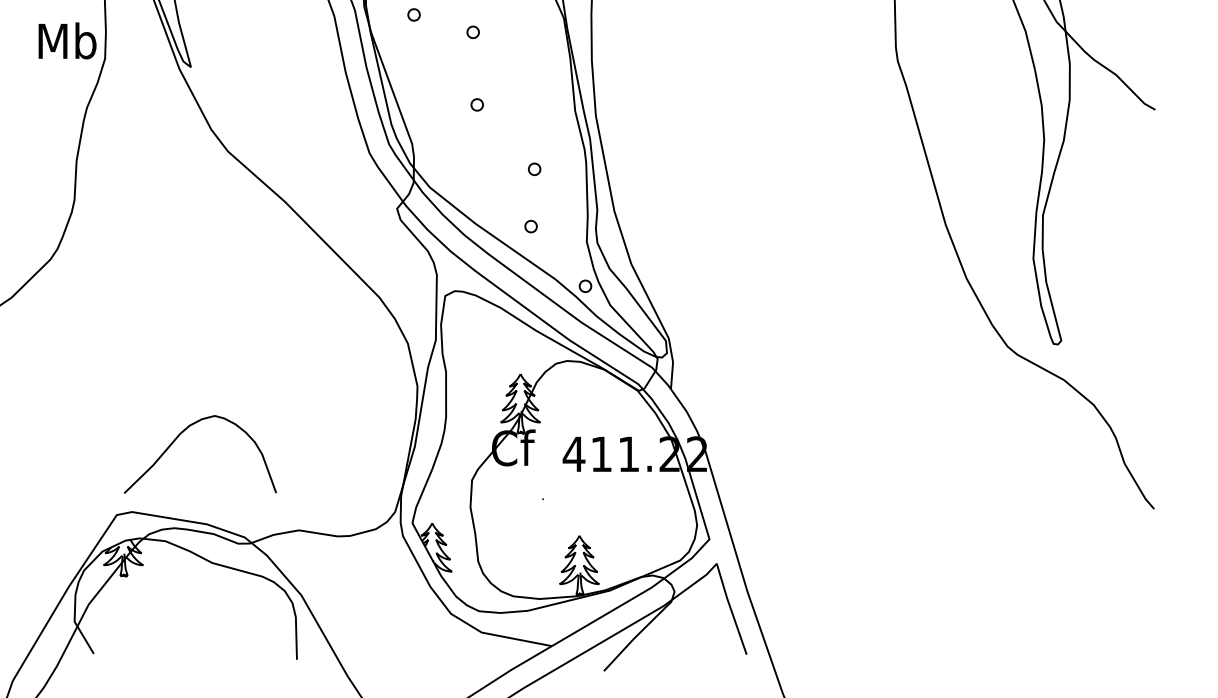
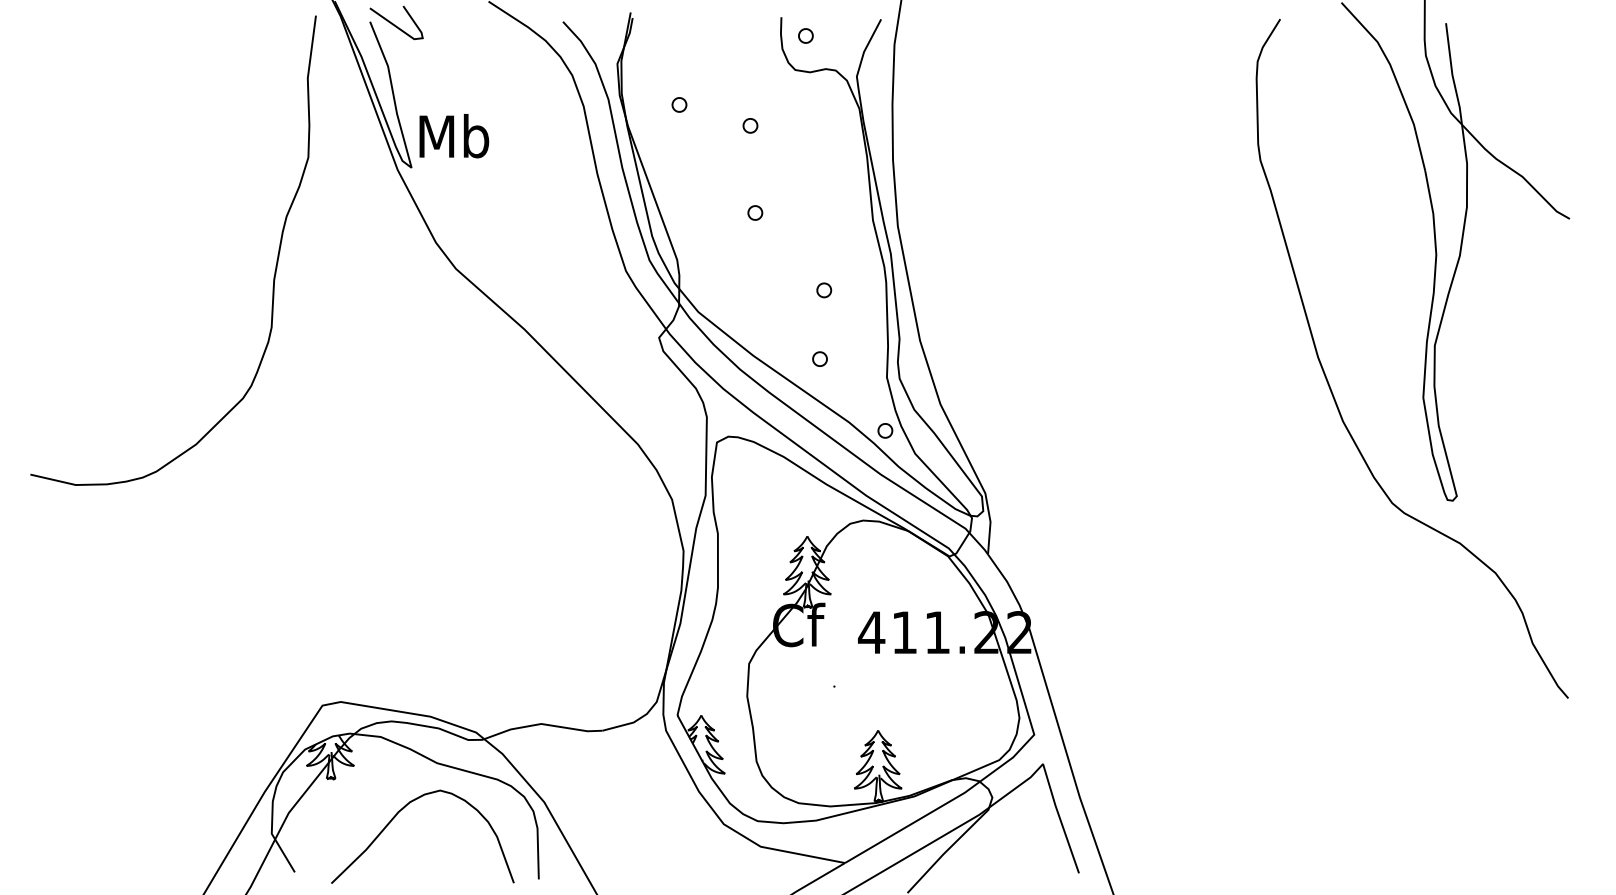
text: (67, 41) -> (454, 136), moved
curve: (178, 437) -> (396, 816), moved

